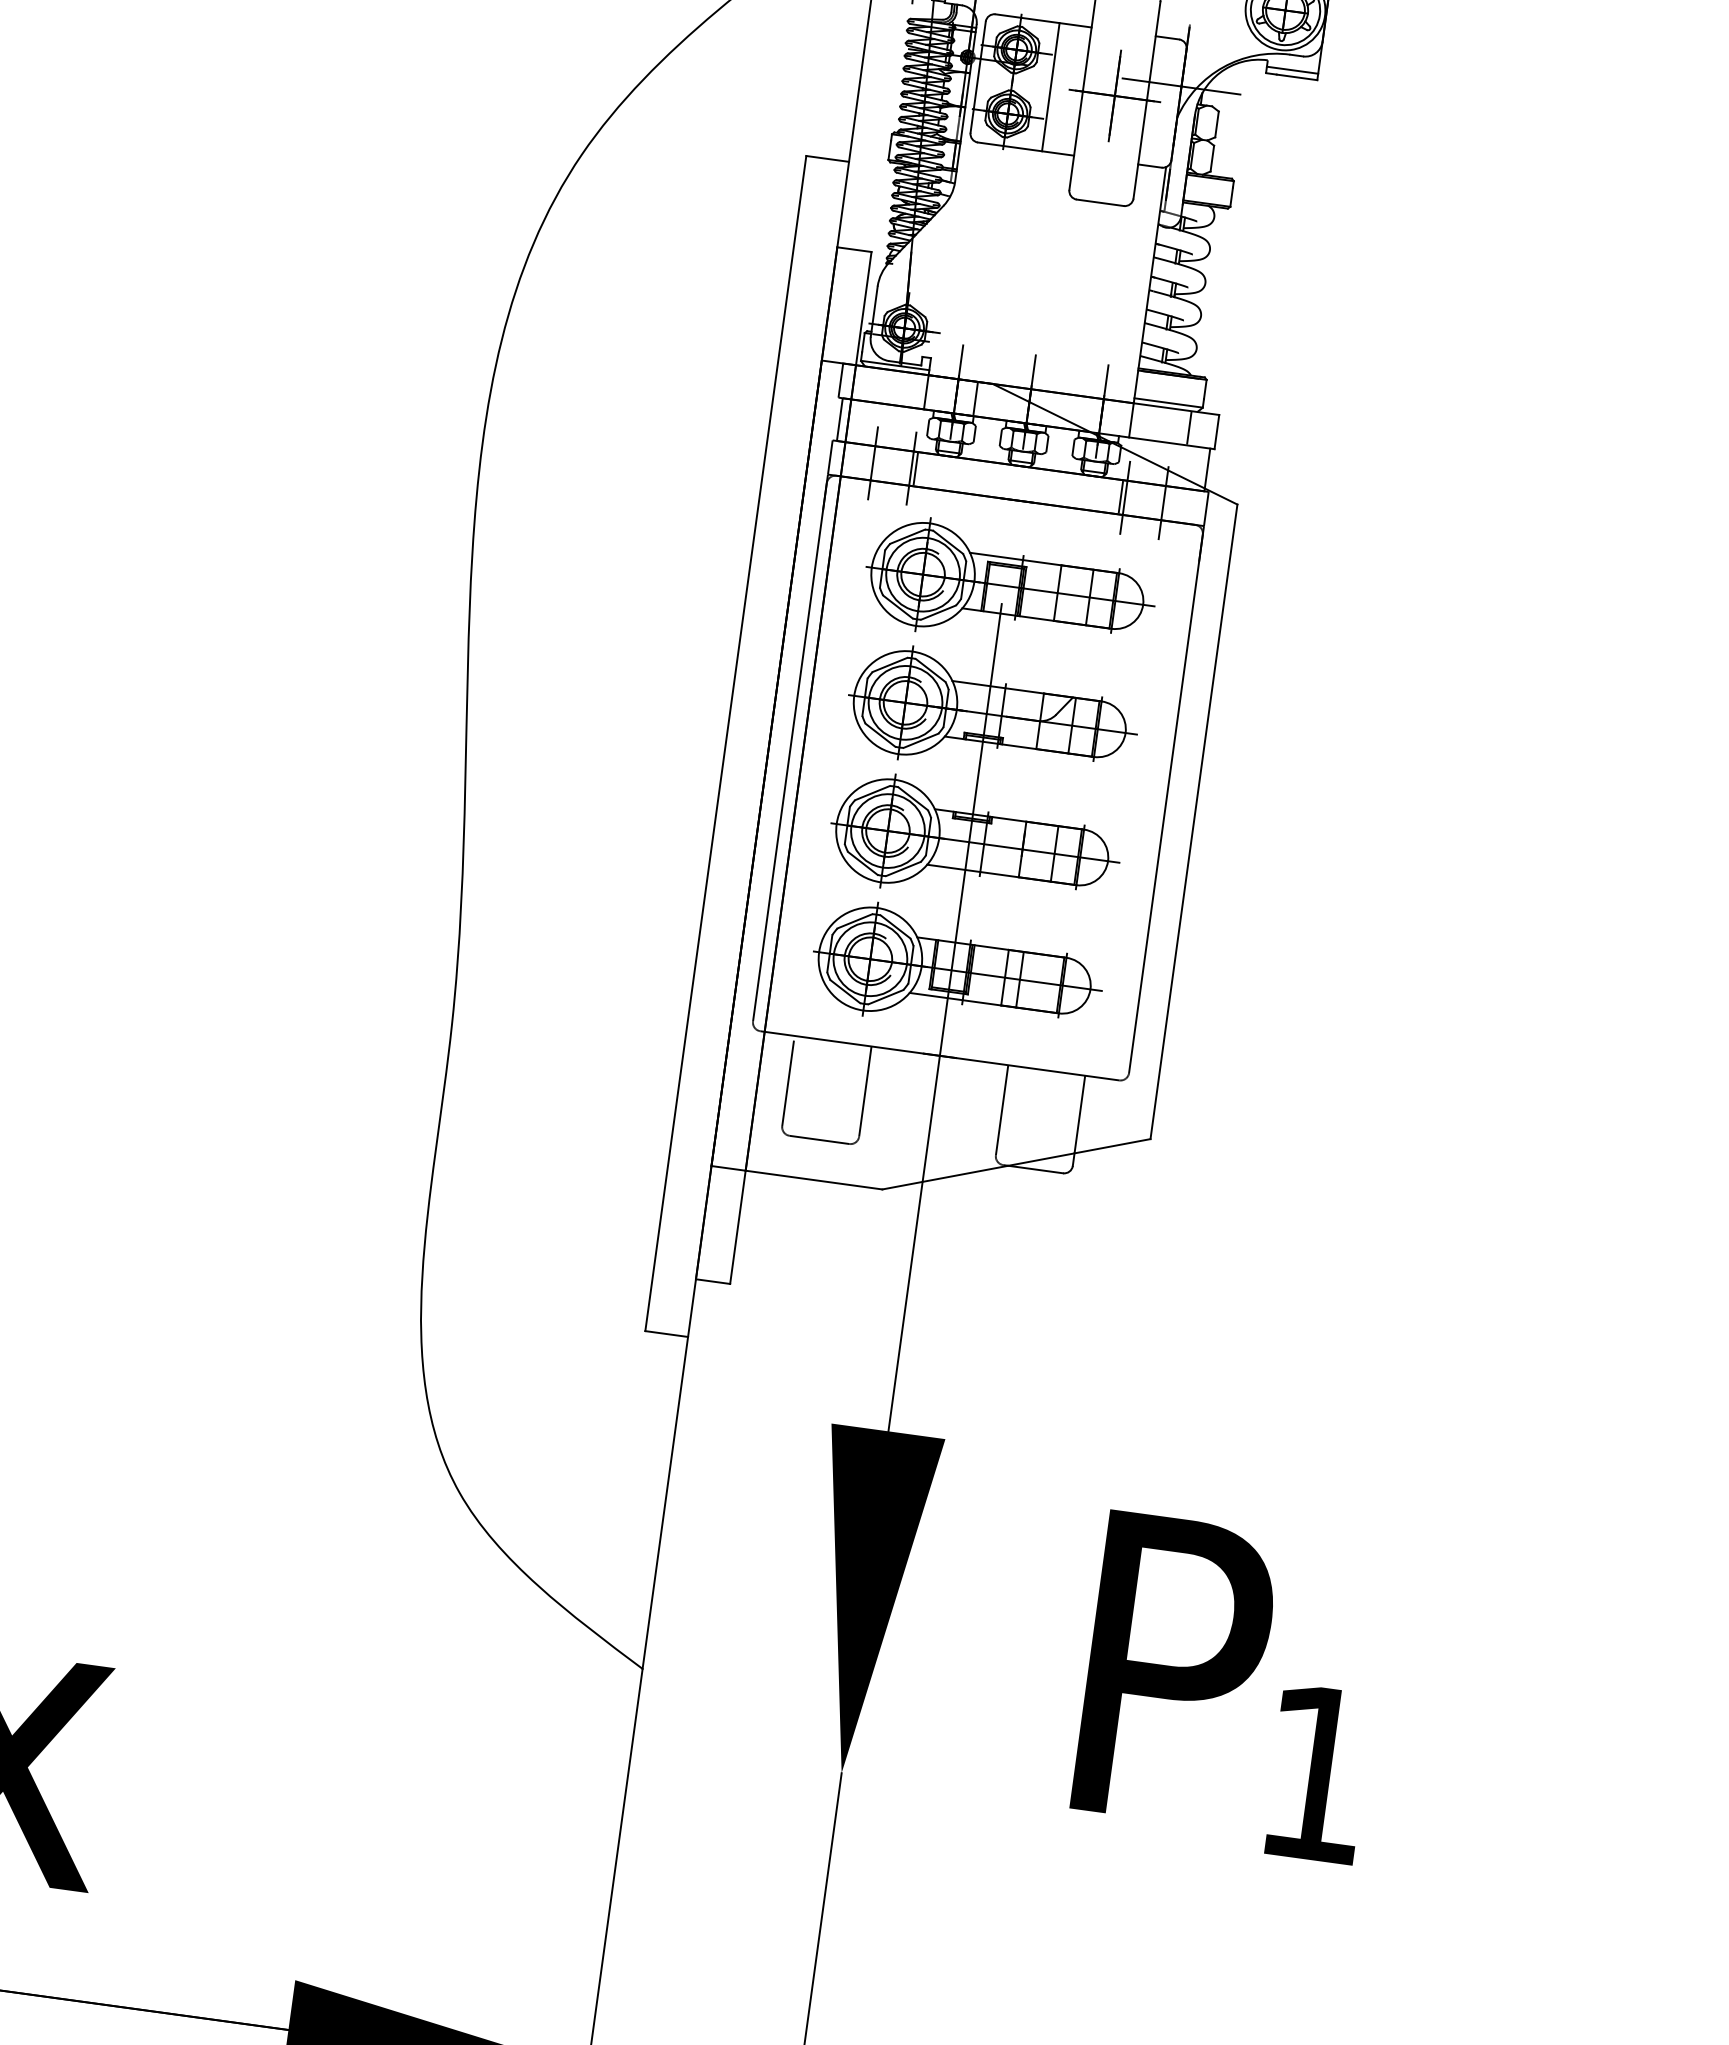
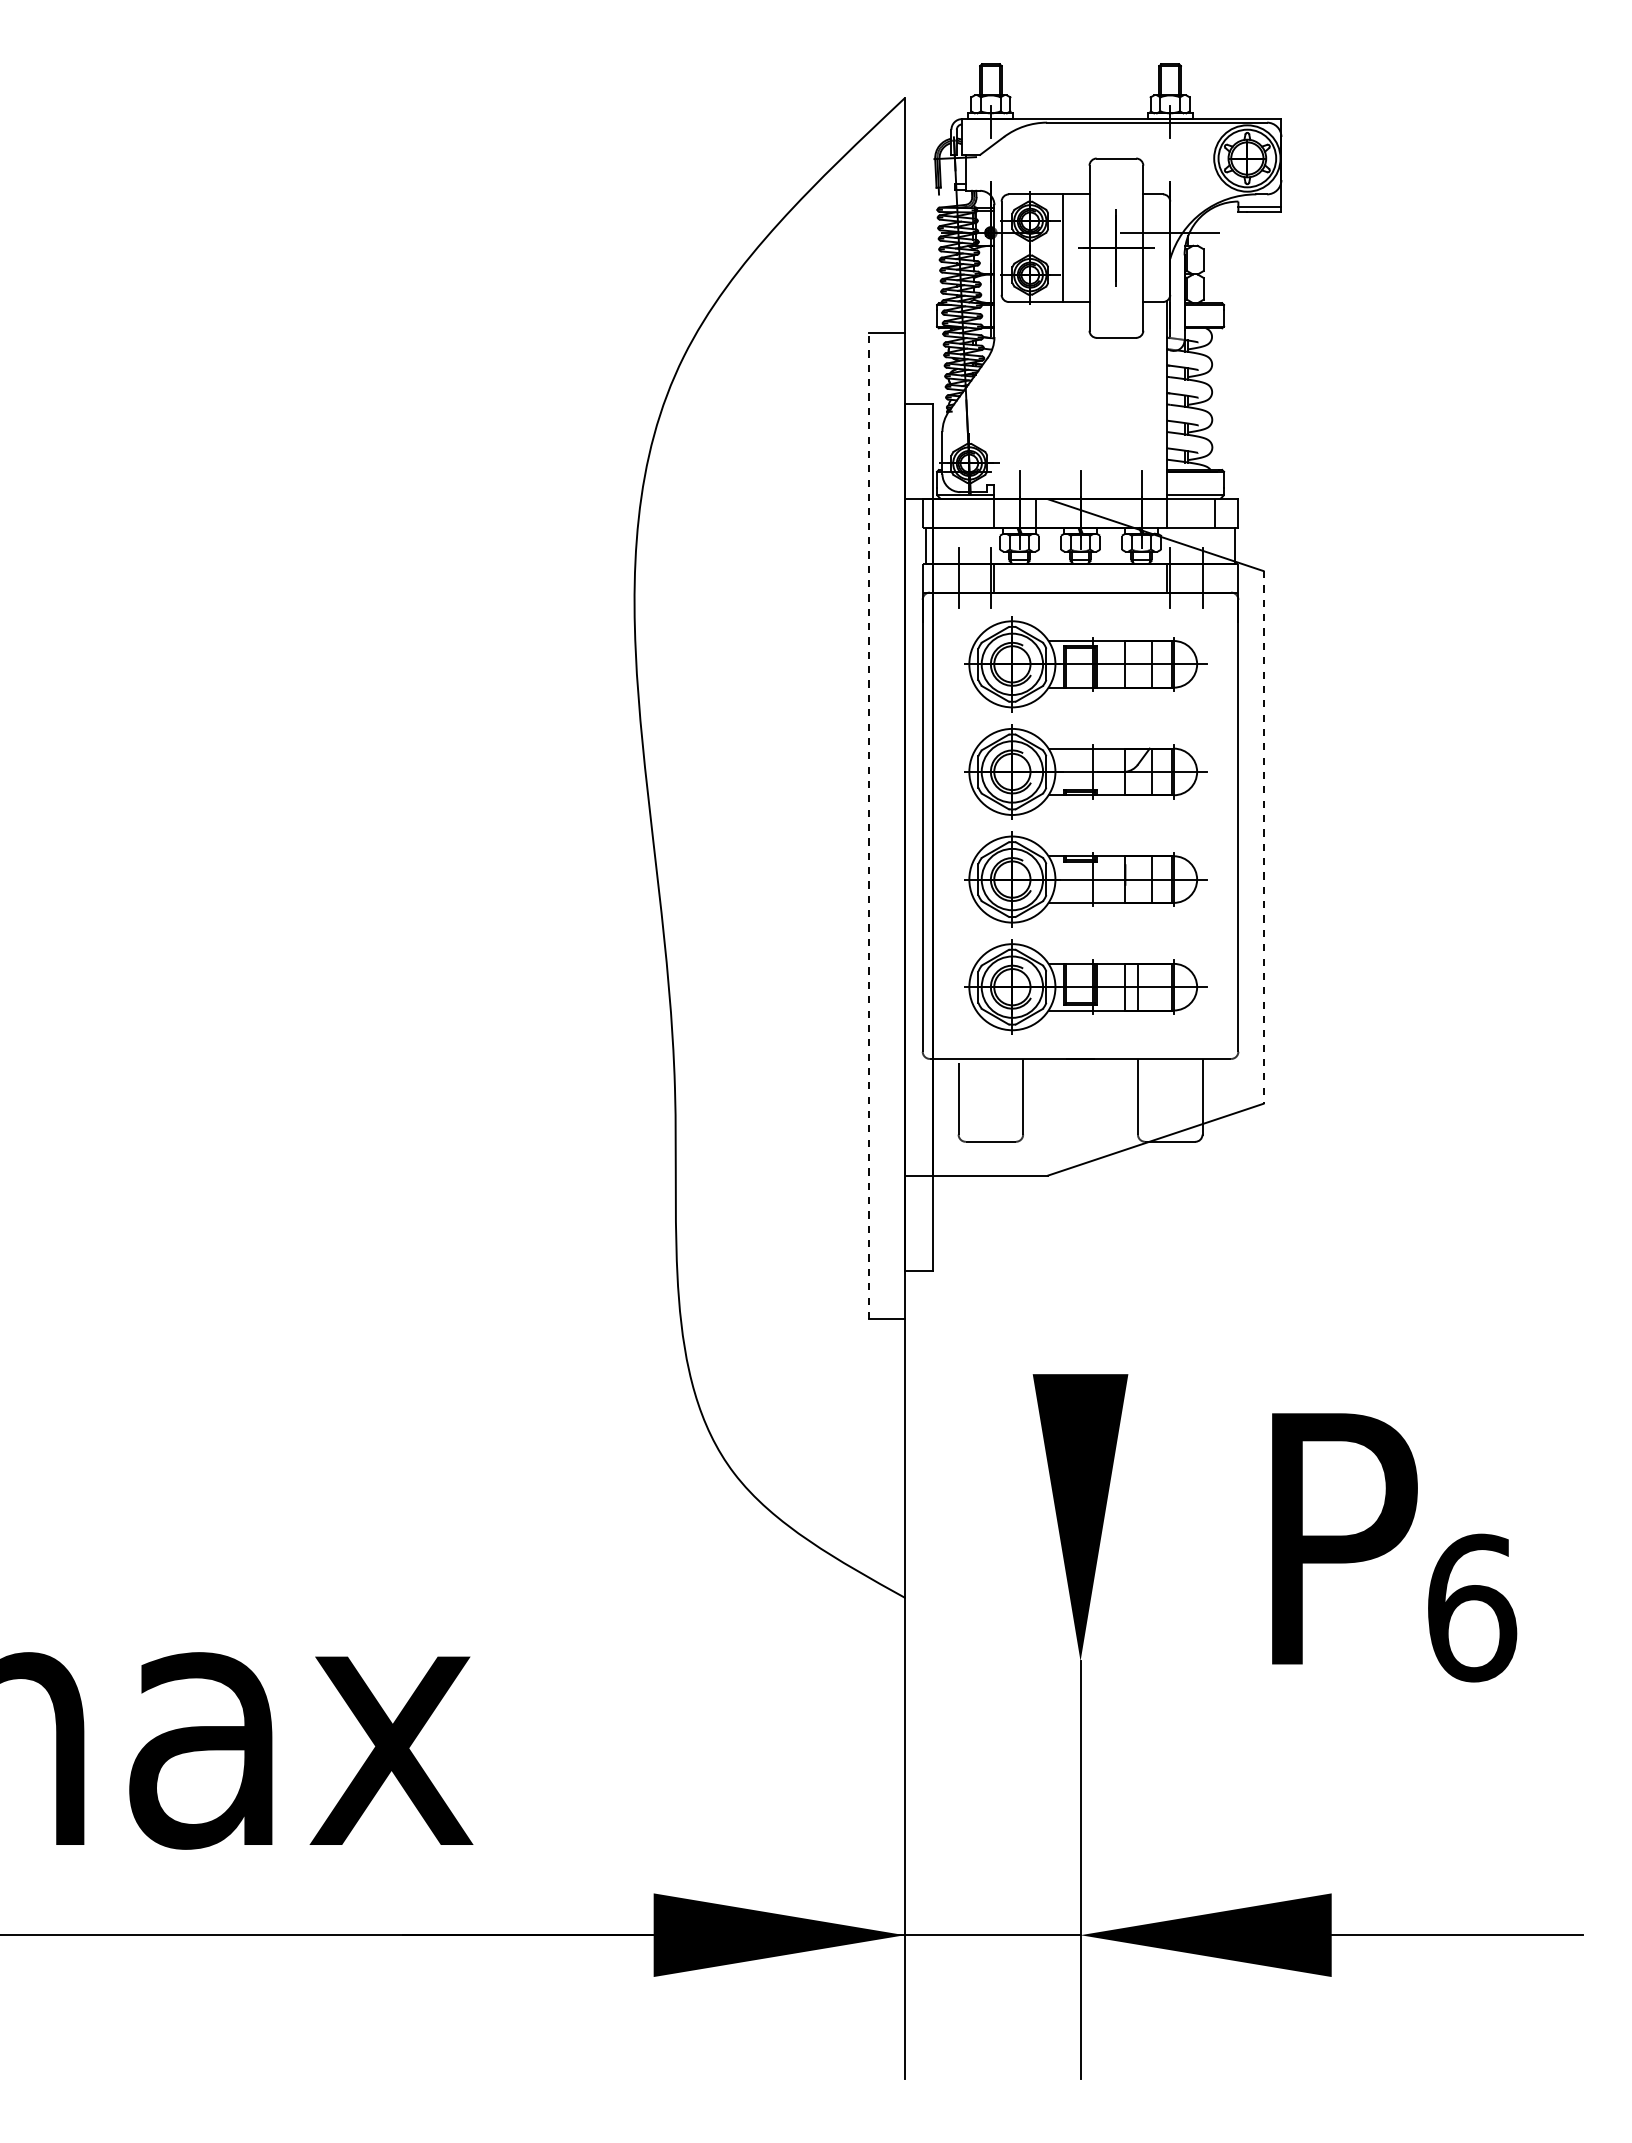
line: (725, 743) -> (868, 825), solid -> dashed
line: (1193, 821) -> (1263, 837), solid -> dashed
line: (945, 1017) -> (1080, 1026), removed
text: (1317, 1773) -> (1472, 1607), 1 -> 6

